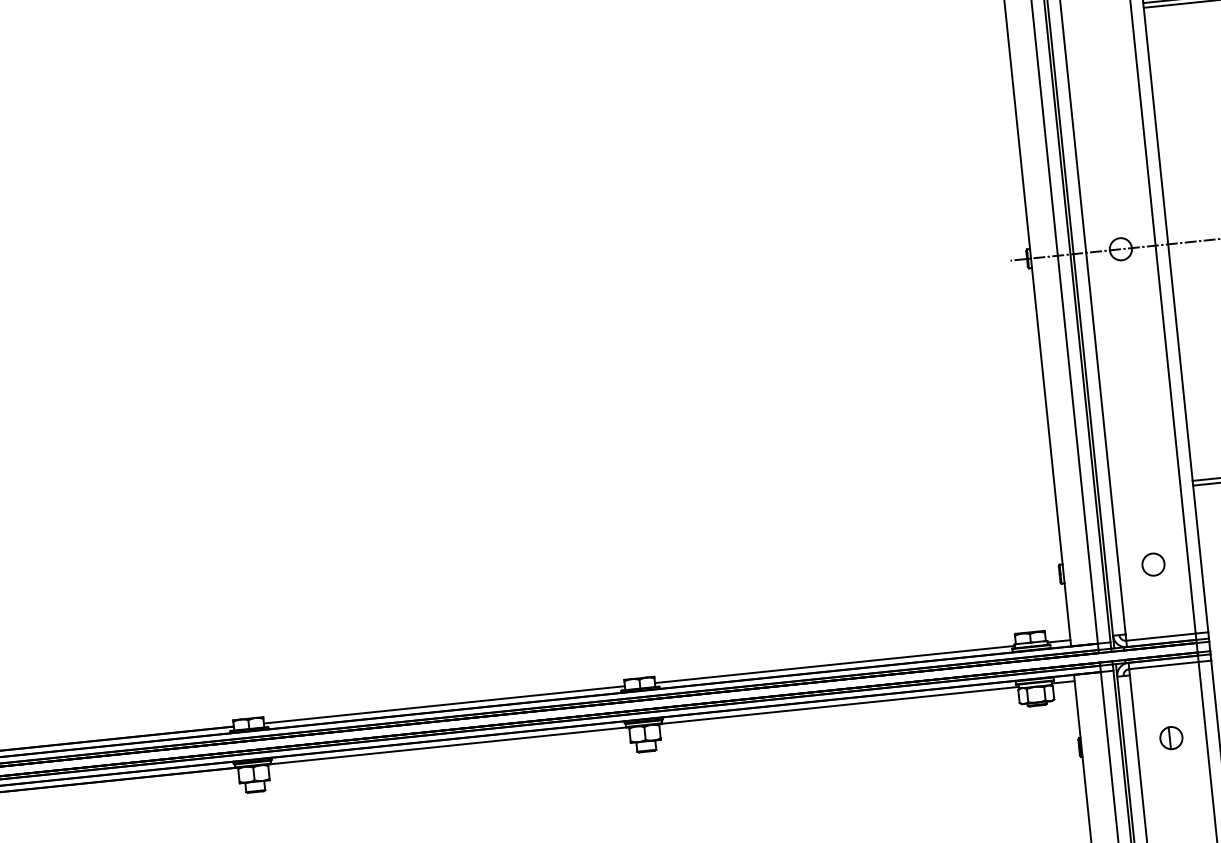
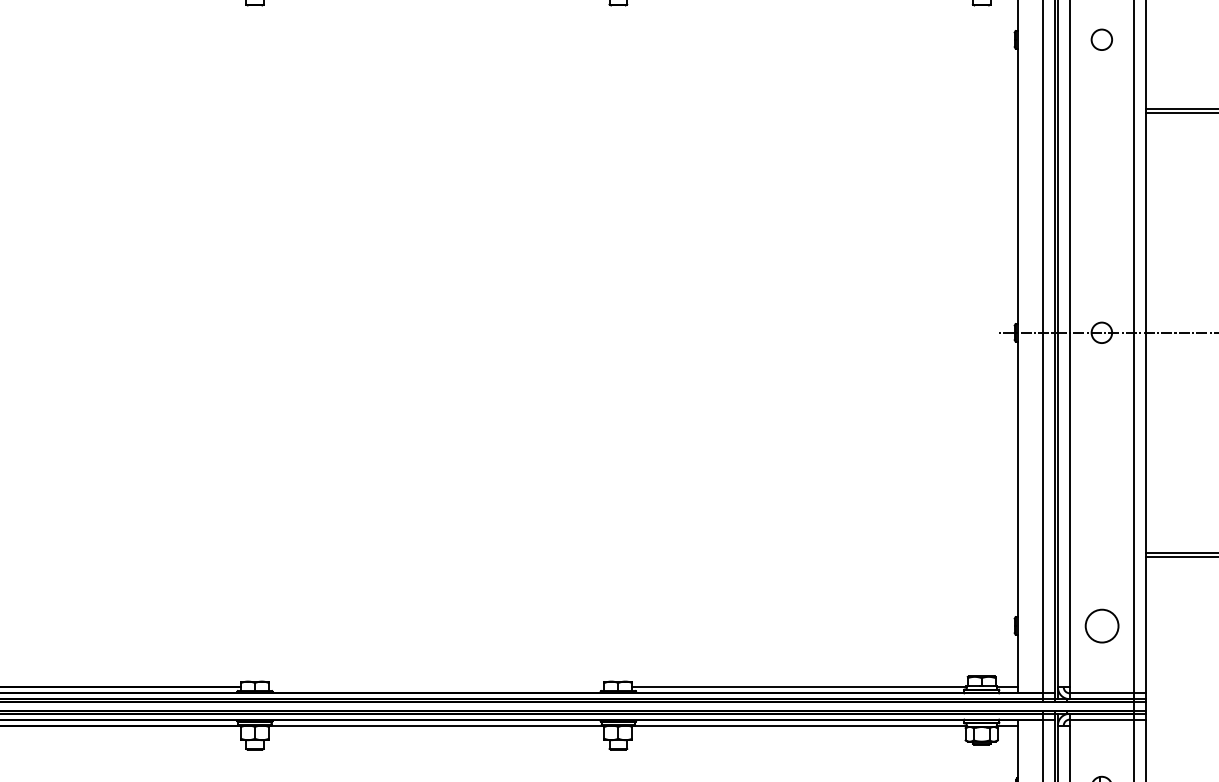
circle: (1153, 564) -> (1101, 625), size x1.6
line: (444, 704) -> (436, 687), removed

